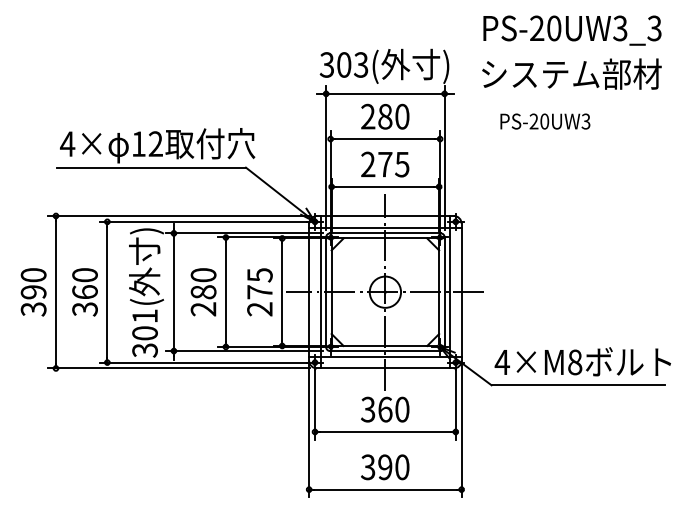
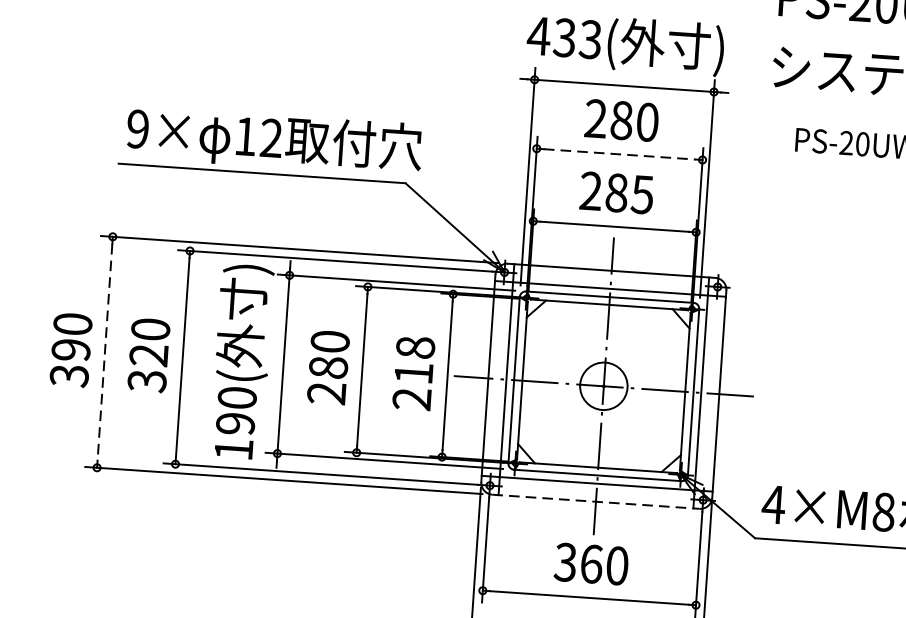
text: (335, 64) -> (551, 36), 303( -> 433(
line: (385, 139) -> (619, 155), solid -> dashed
text: (67, 143) -> (137, 128), 4× -> 9×
text: (385, 164) -> (617, 192), 275 -> 285
text: (259, 283) -> (414, 360), 275 -> 218
line: (55, 292) -> (104, 352), solid -> dashed
text: (84, 292) -> (148, 355), 360 -> 320
text: (144, 333) -> (234, 423), 301( -> 190(
line: (385, 368) -> (596, 501), solid -> dashed

